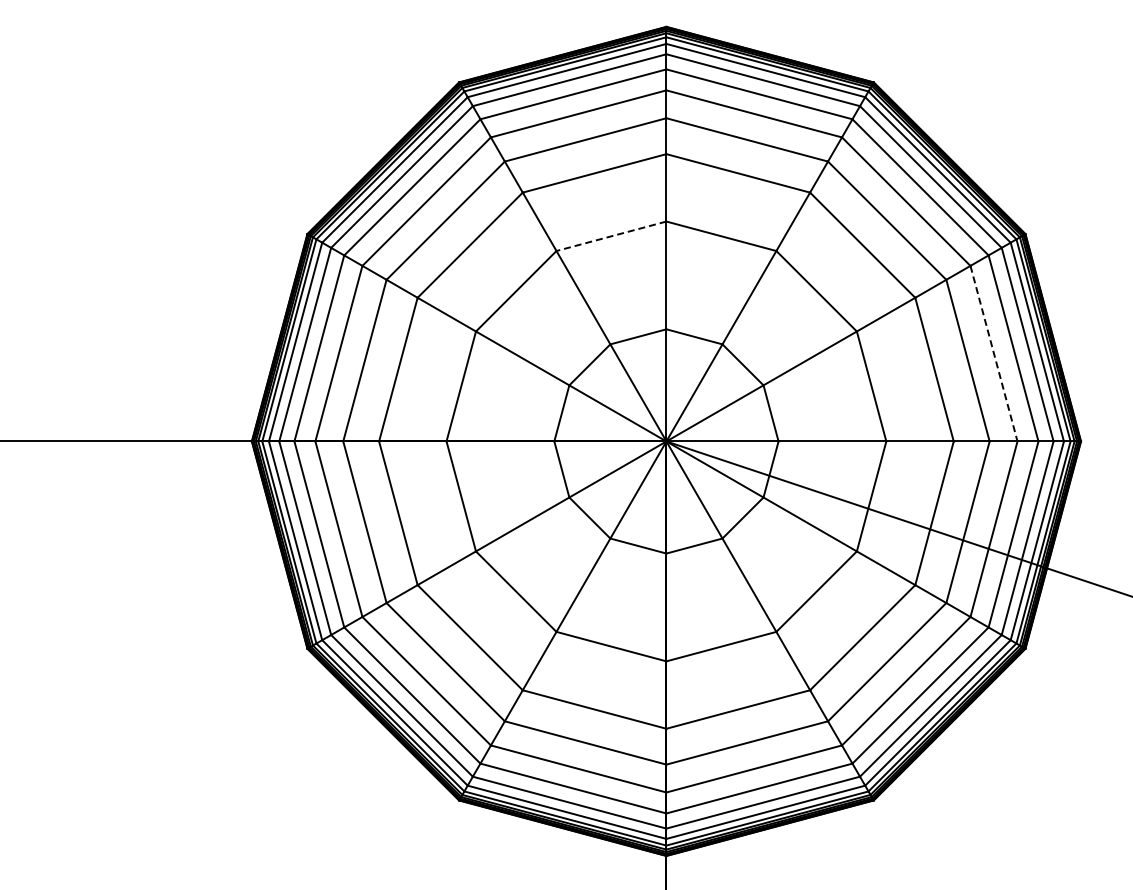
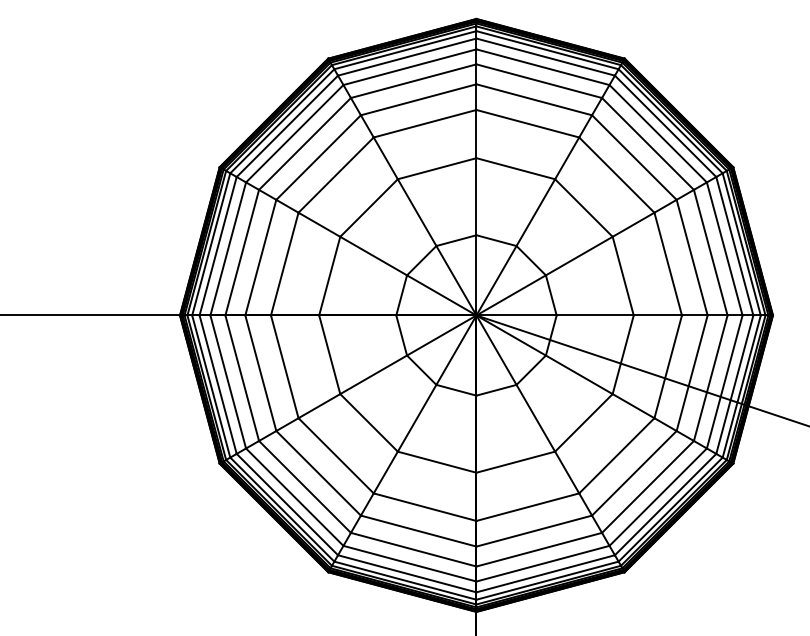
line: (611, 236) -> (437, 168), dashed -> solid
line: (993, 353) -> (710, 252), dashed -> solid

